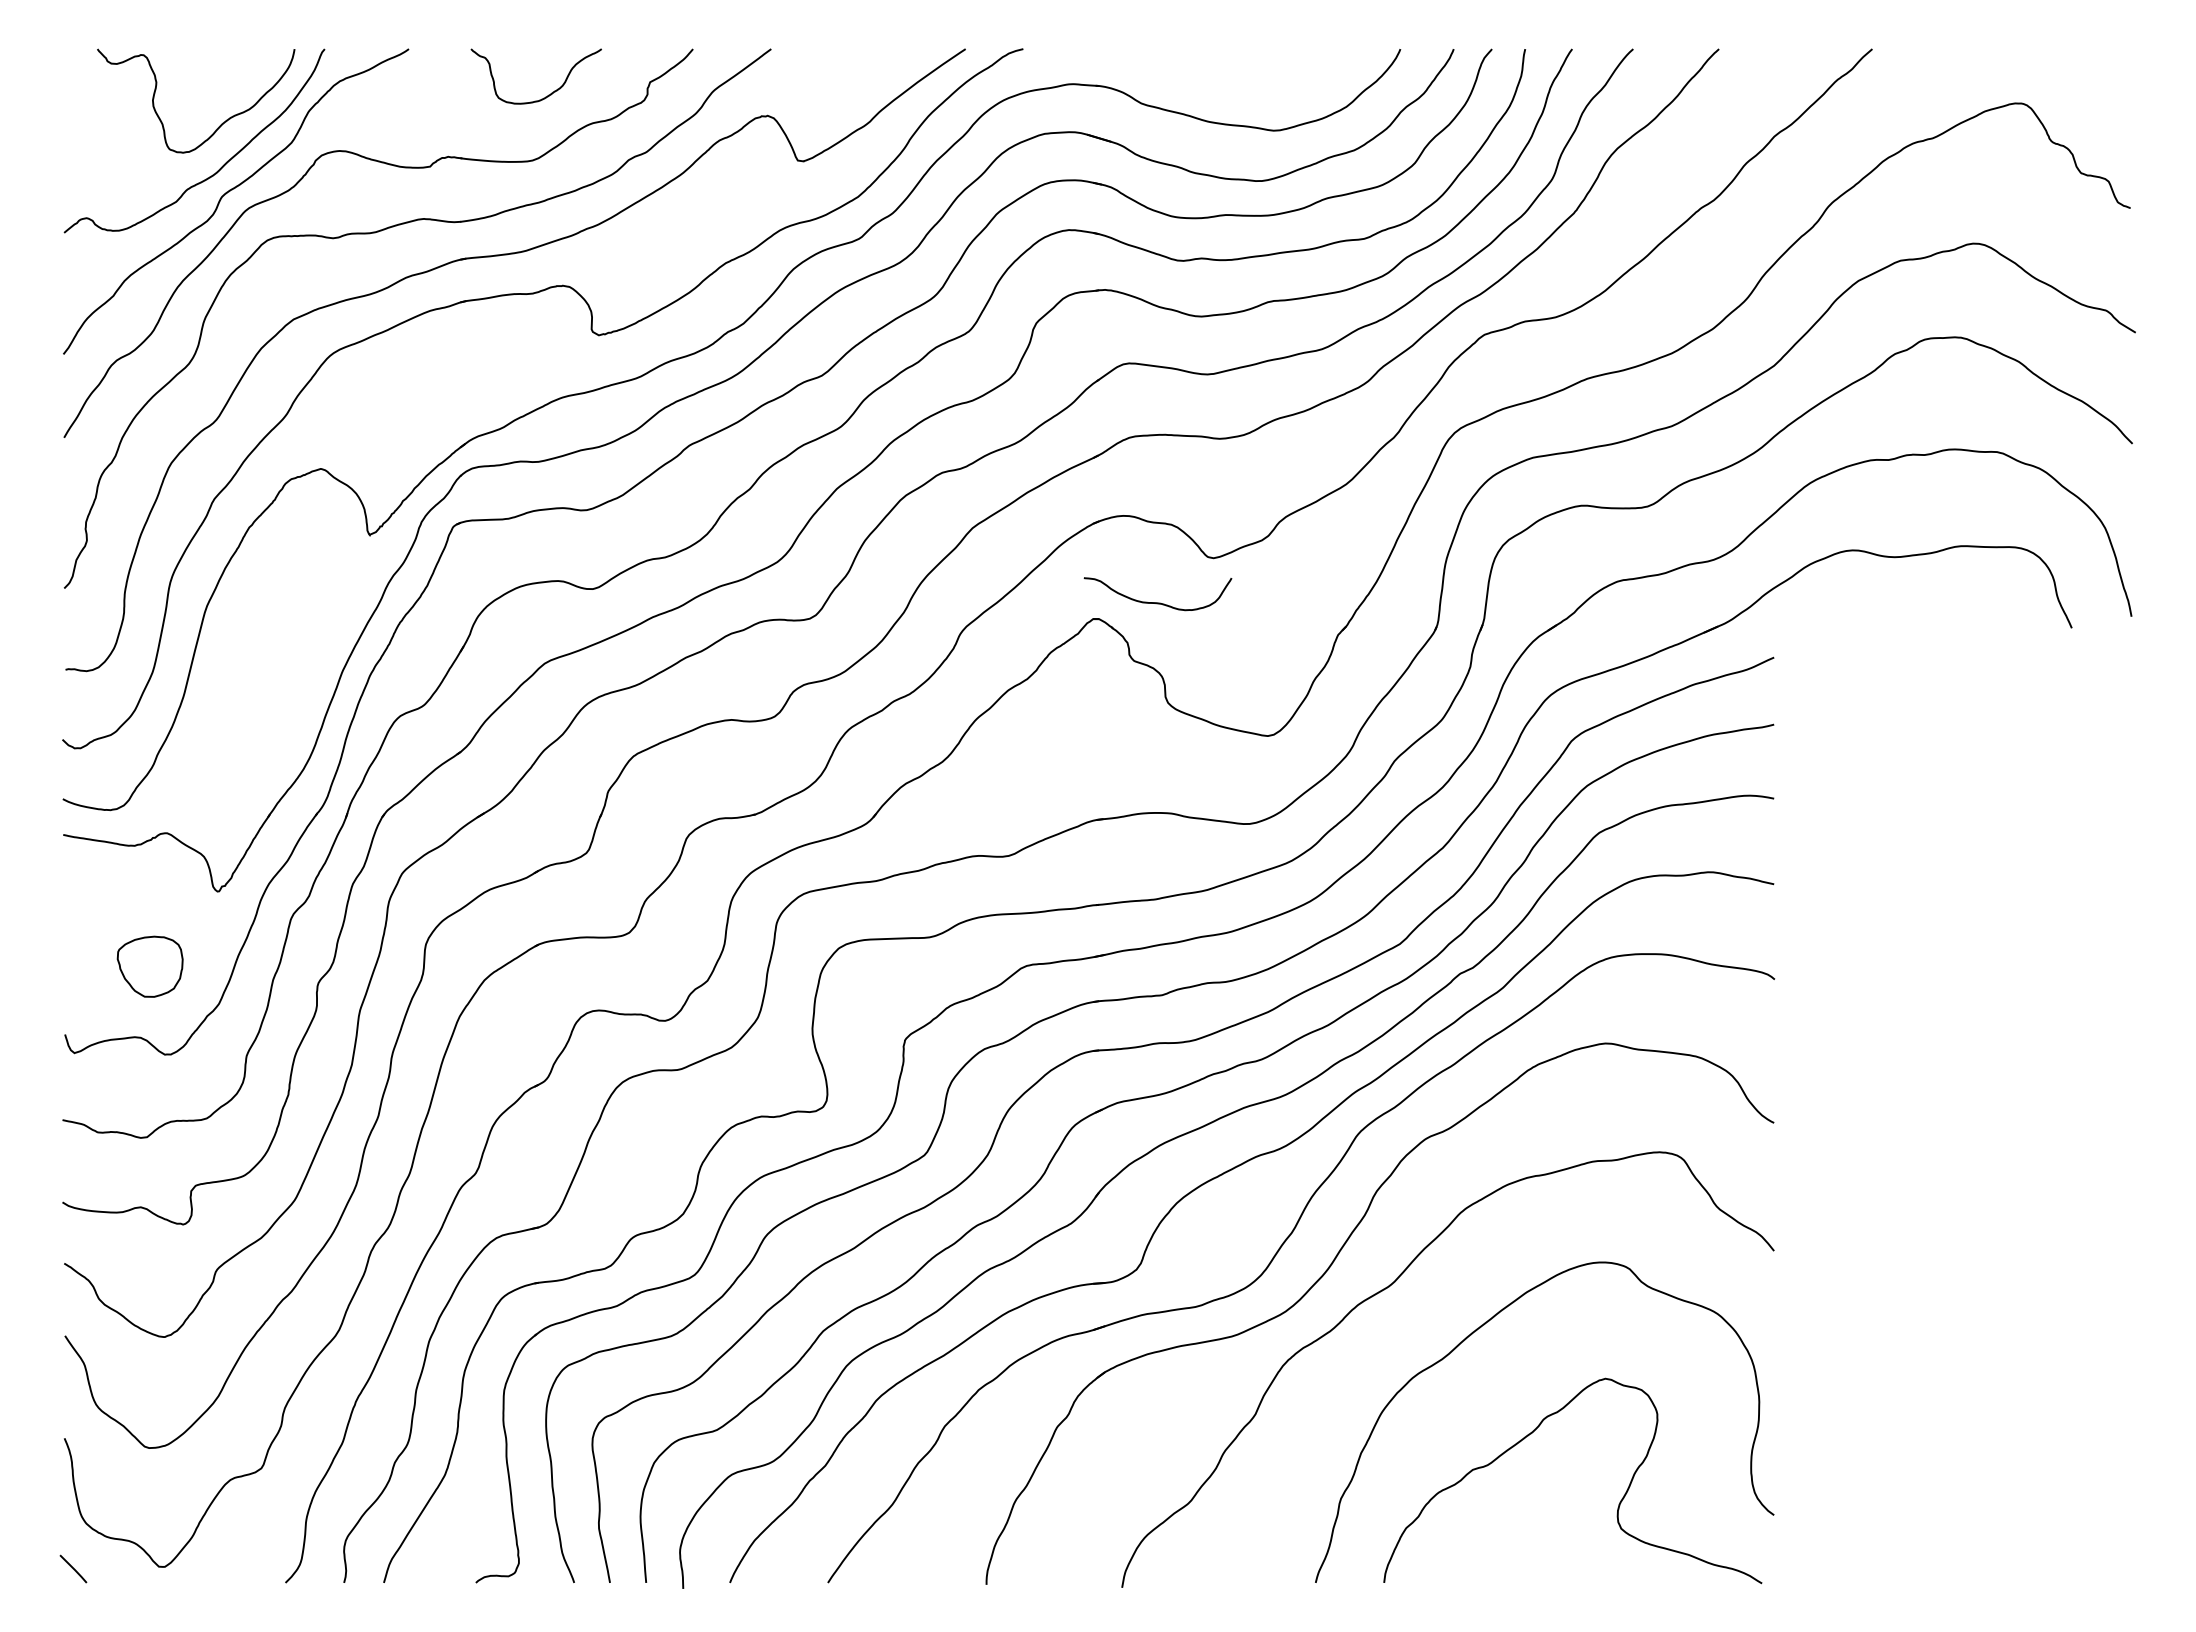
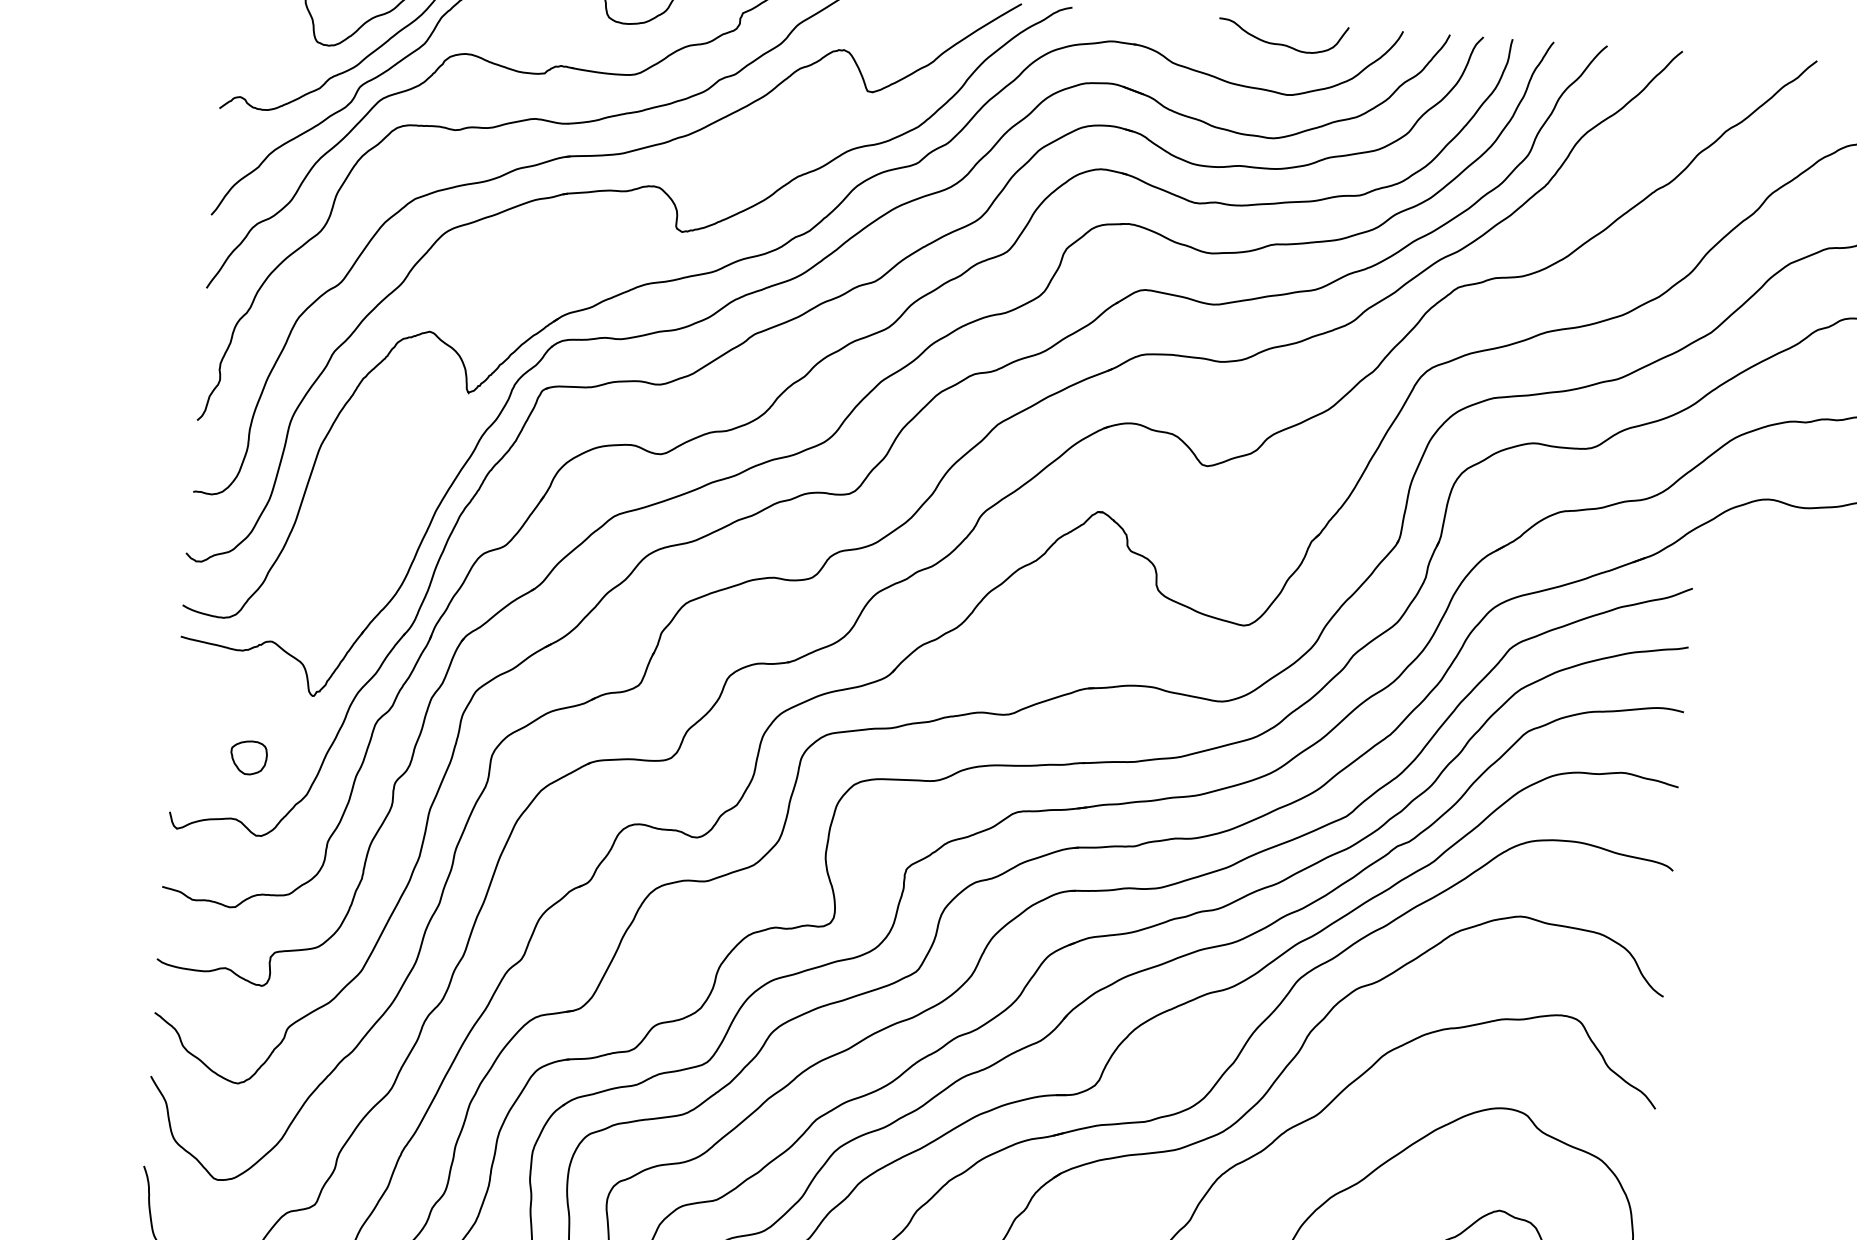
curve: (1157, 602) -> (1282, 44), moved
part: (150, 966) -> (249, 757), size x0.62

